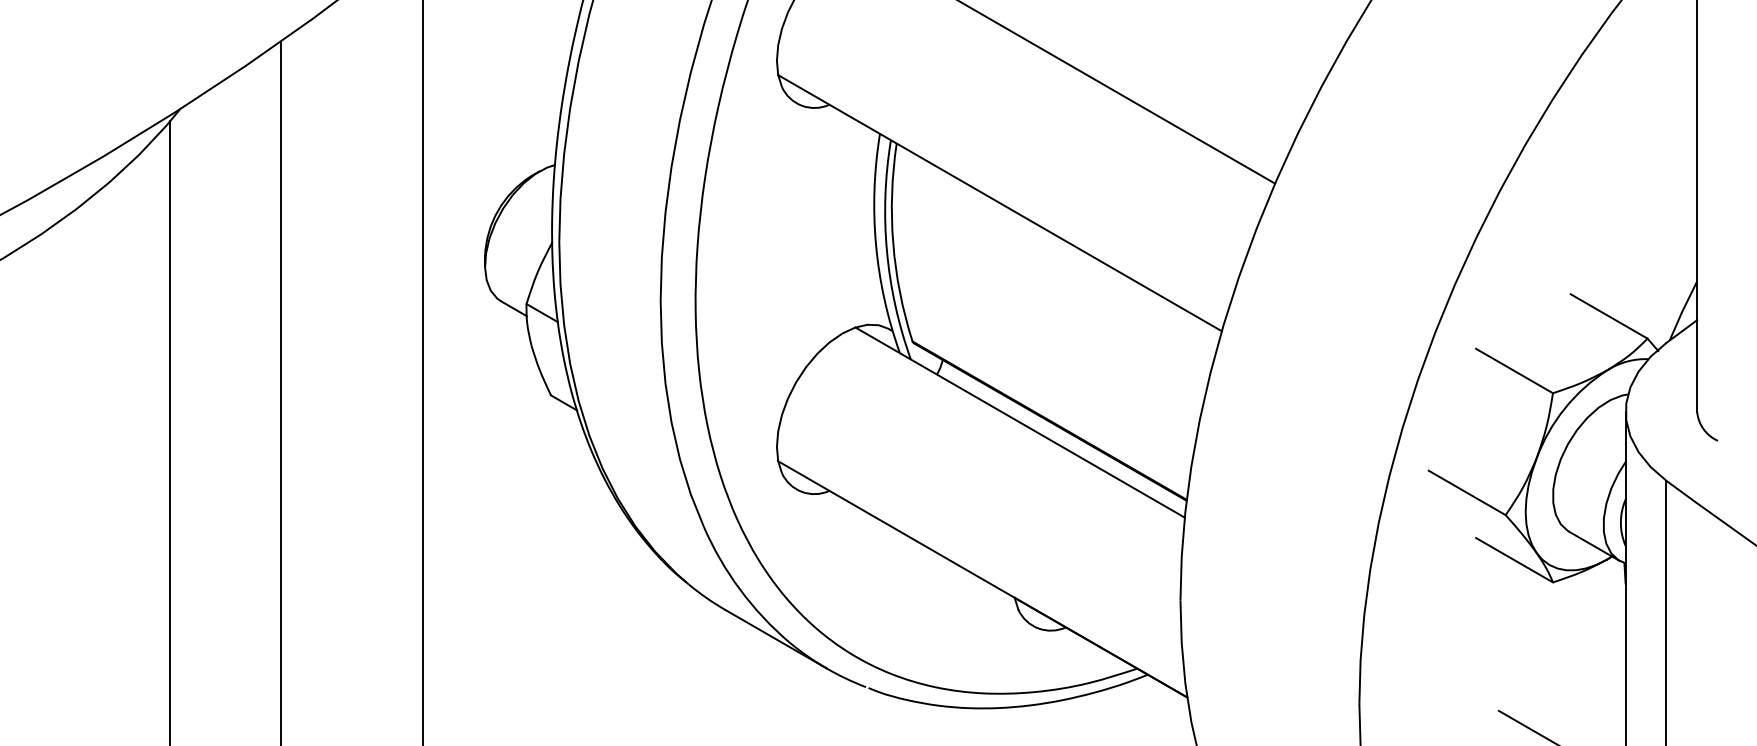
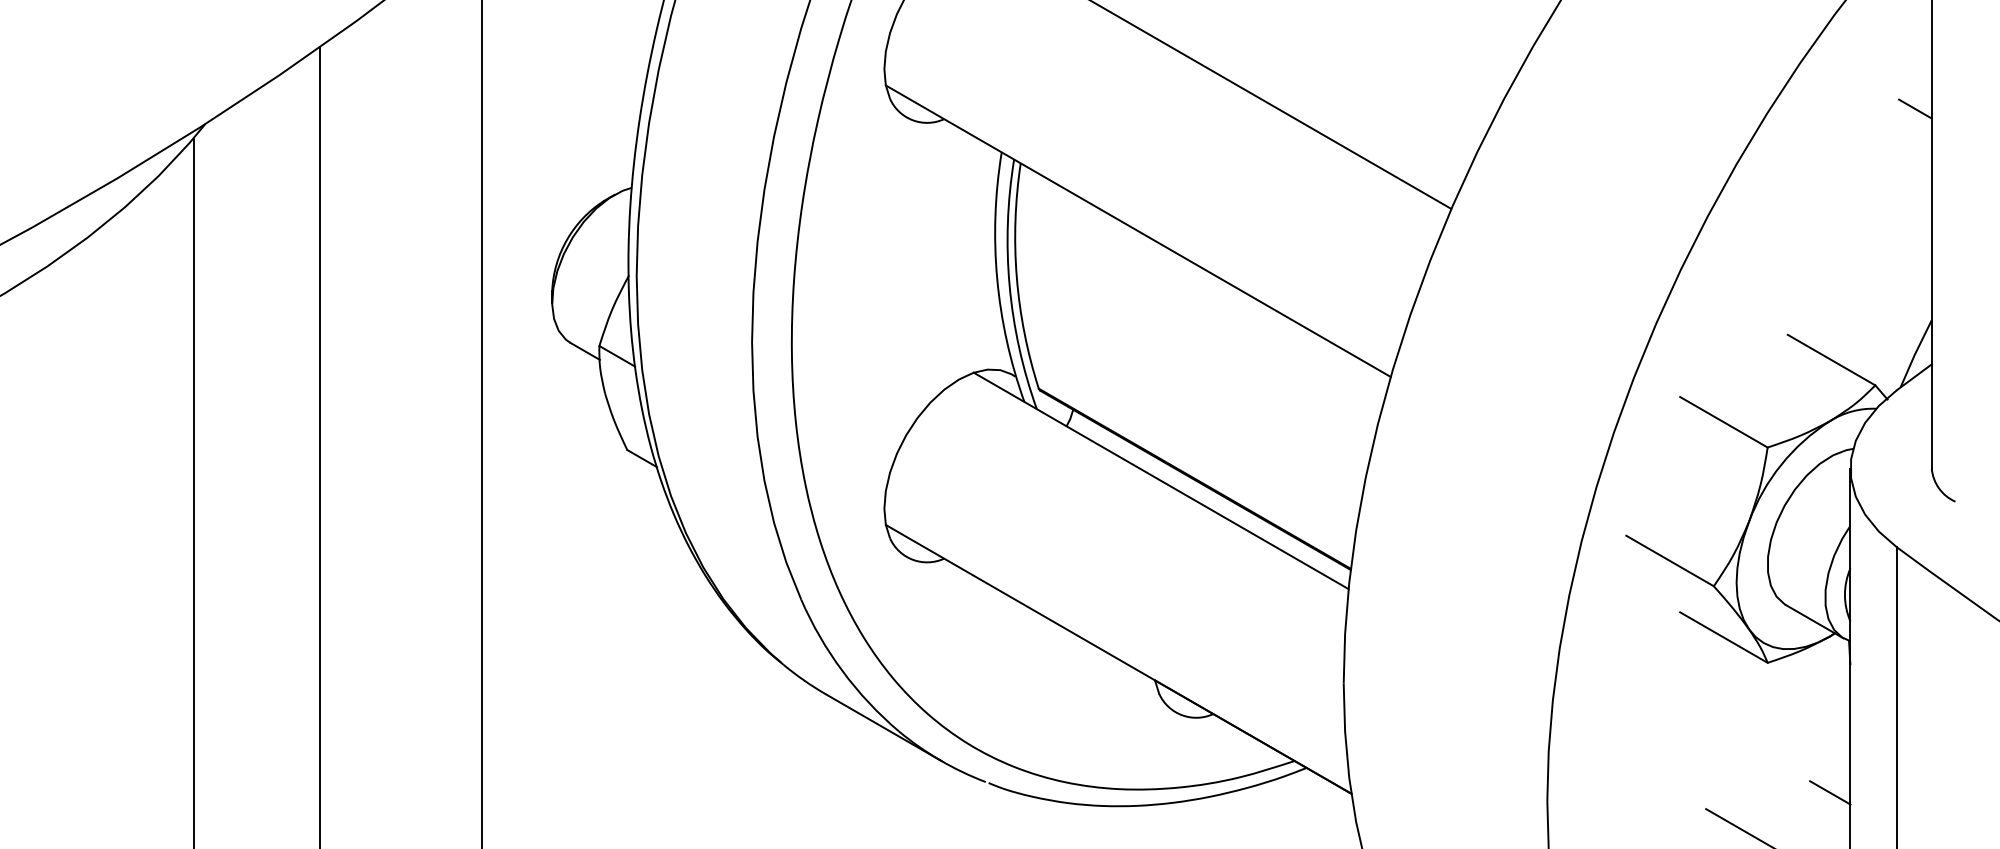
line: (1682, 95) -> (1915, 108), added
line: (1608, 696) -> (1830, 792), added

